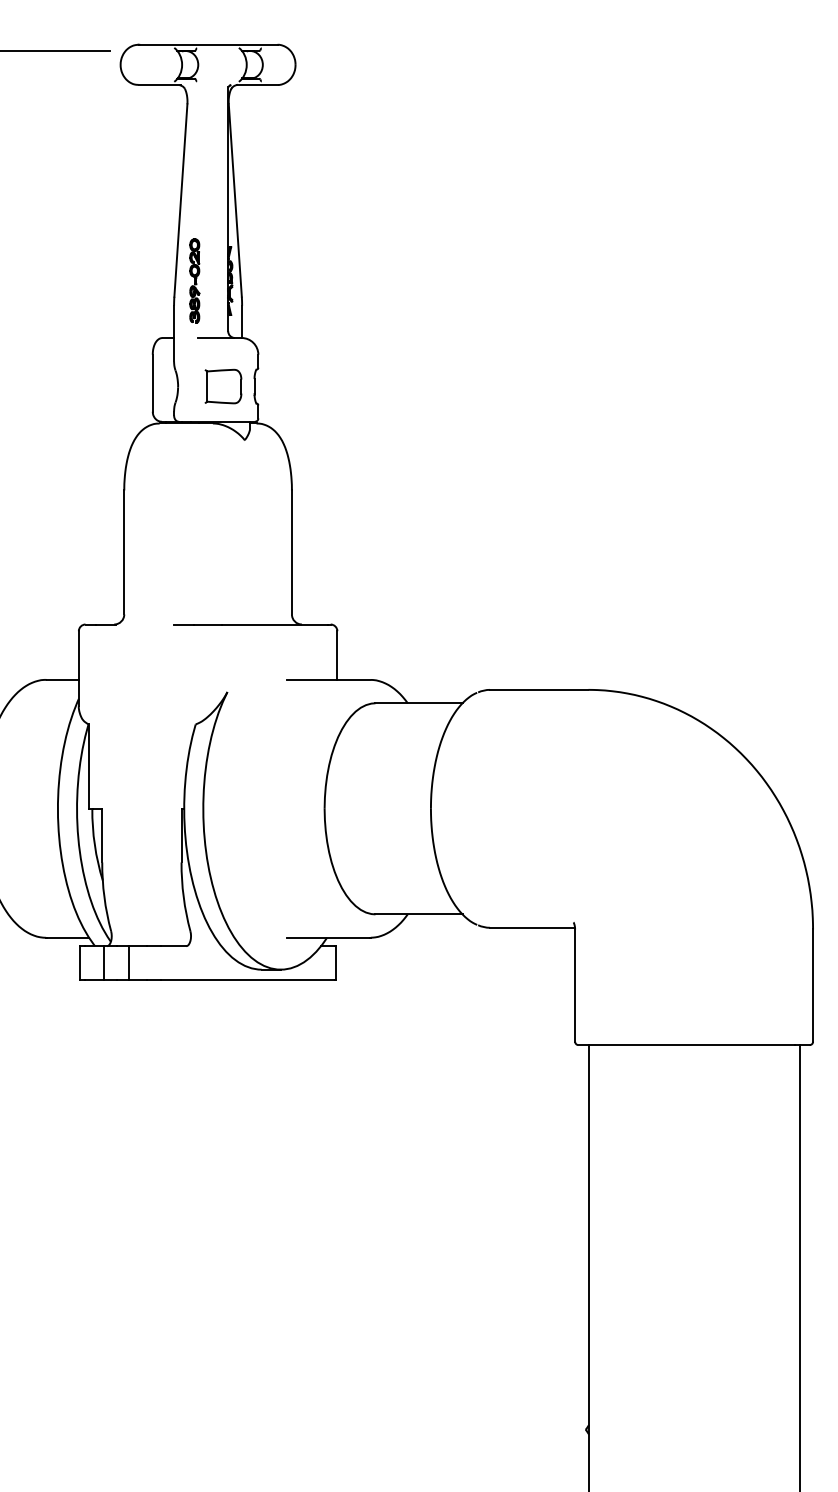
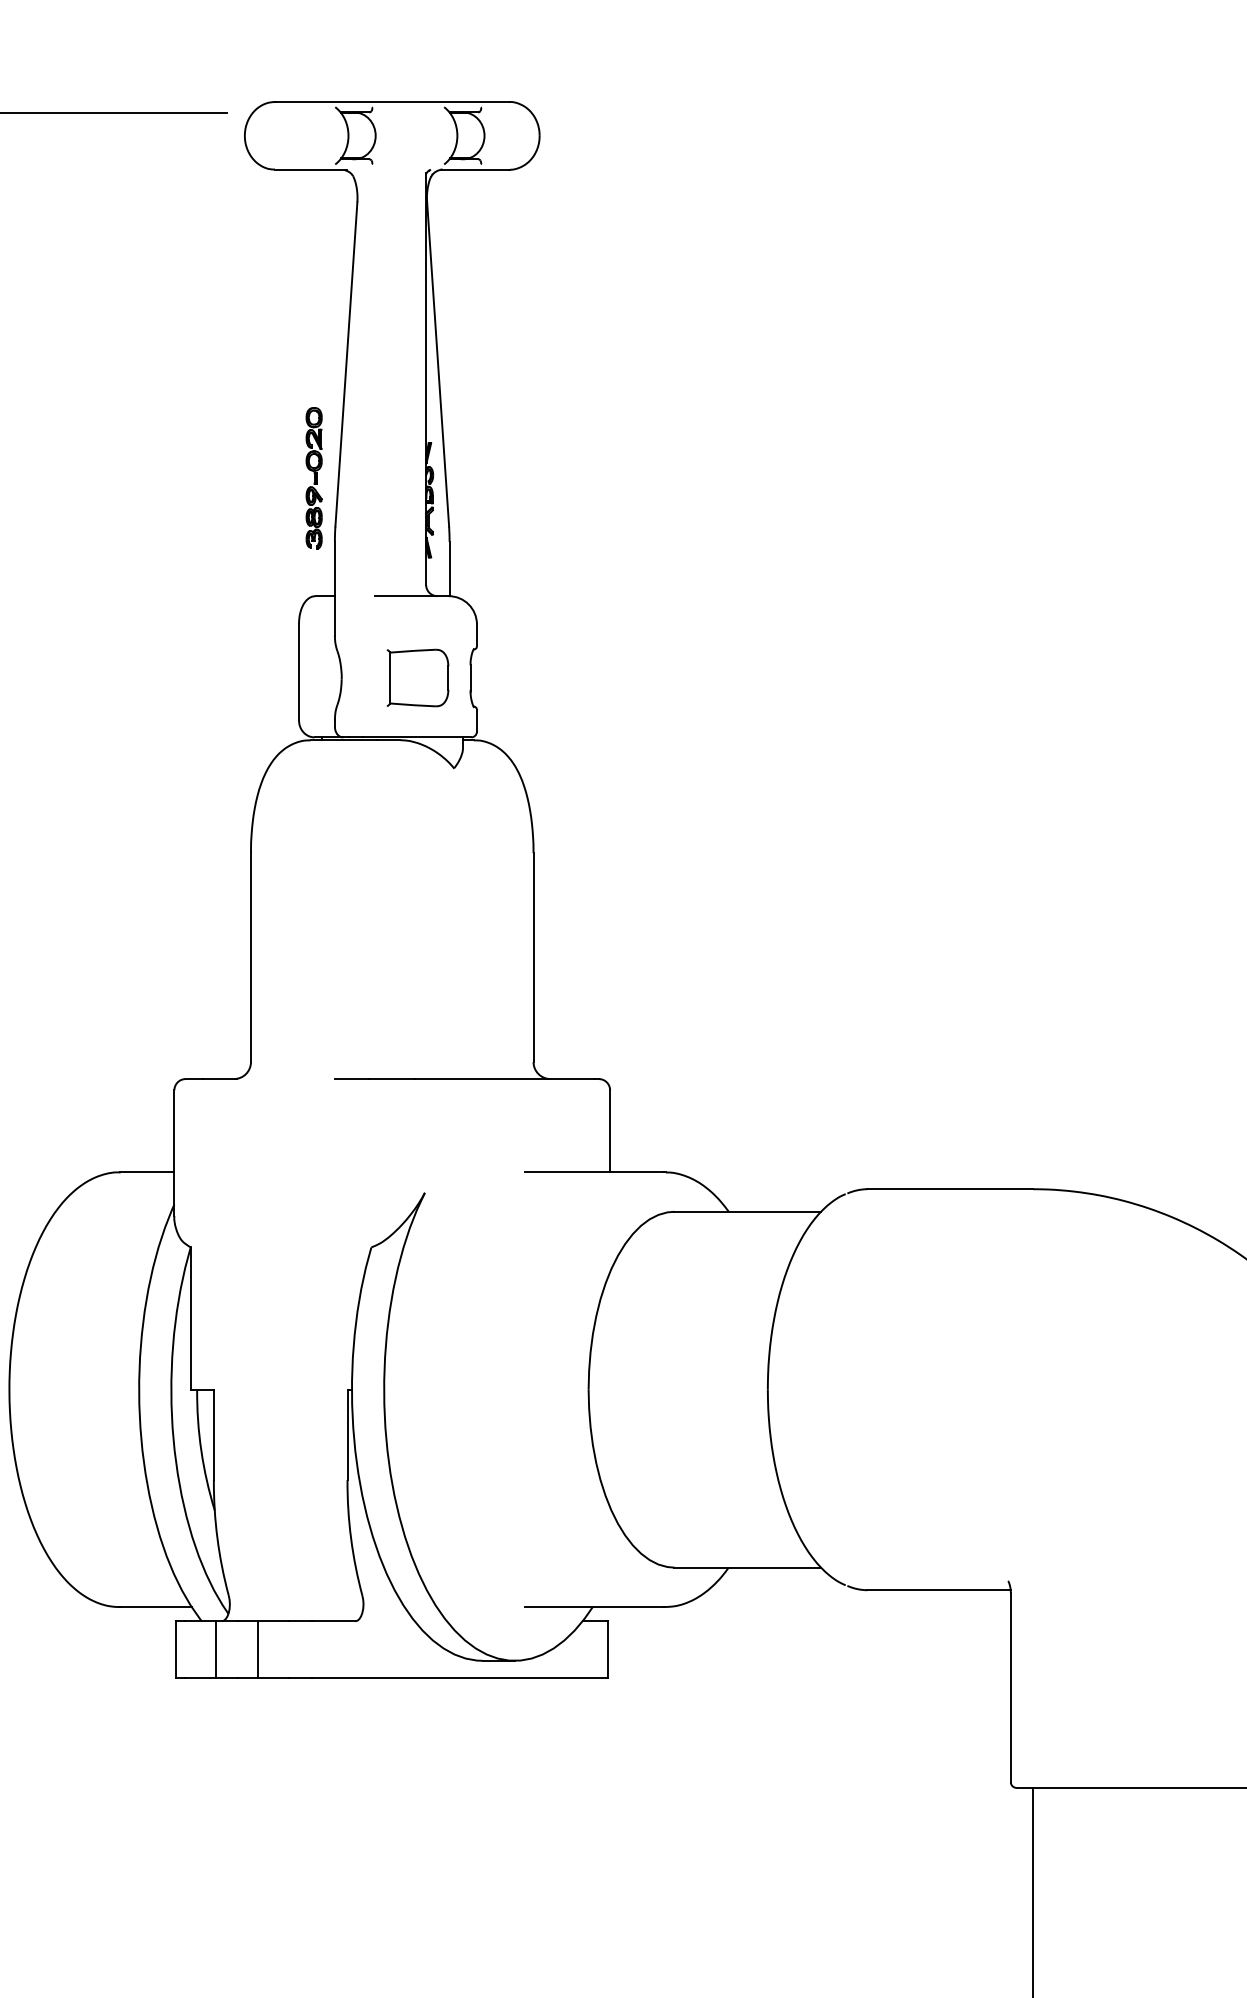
part: (194, 280) -> (313, 477), moved

